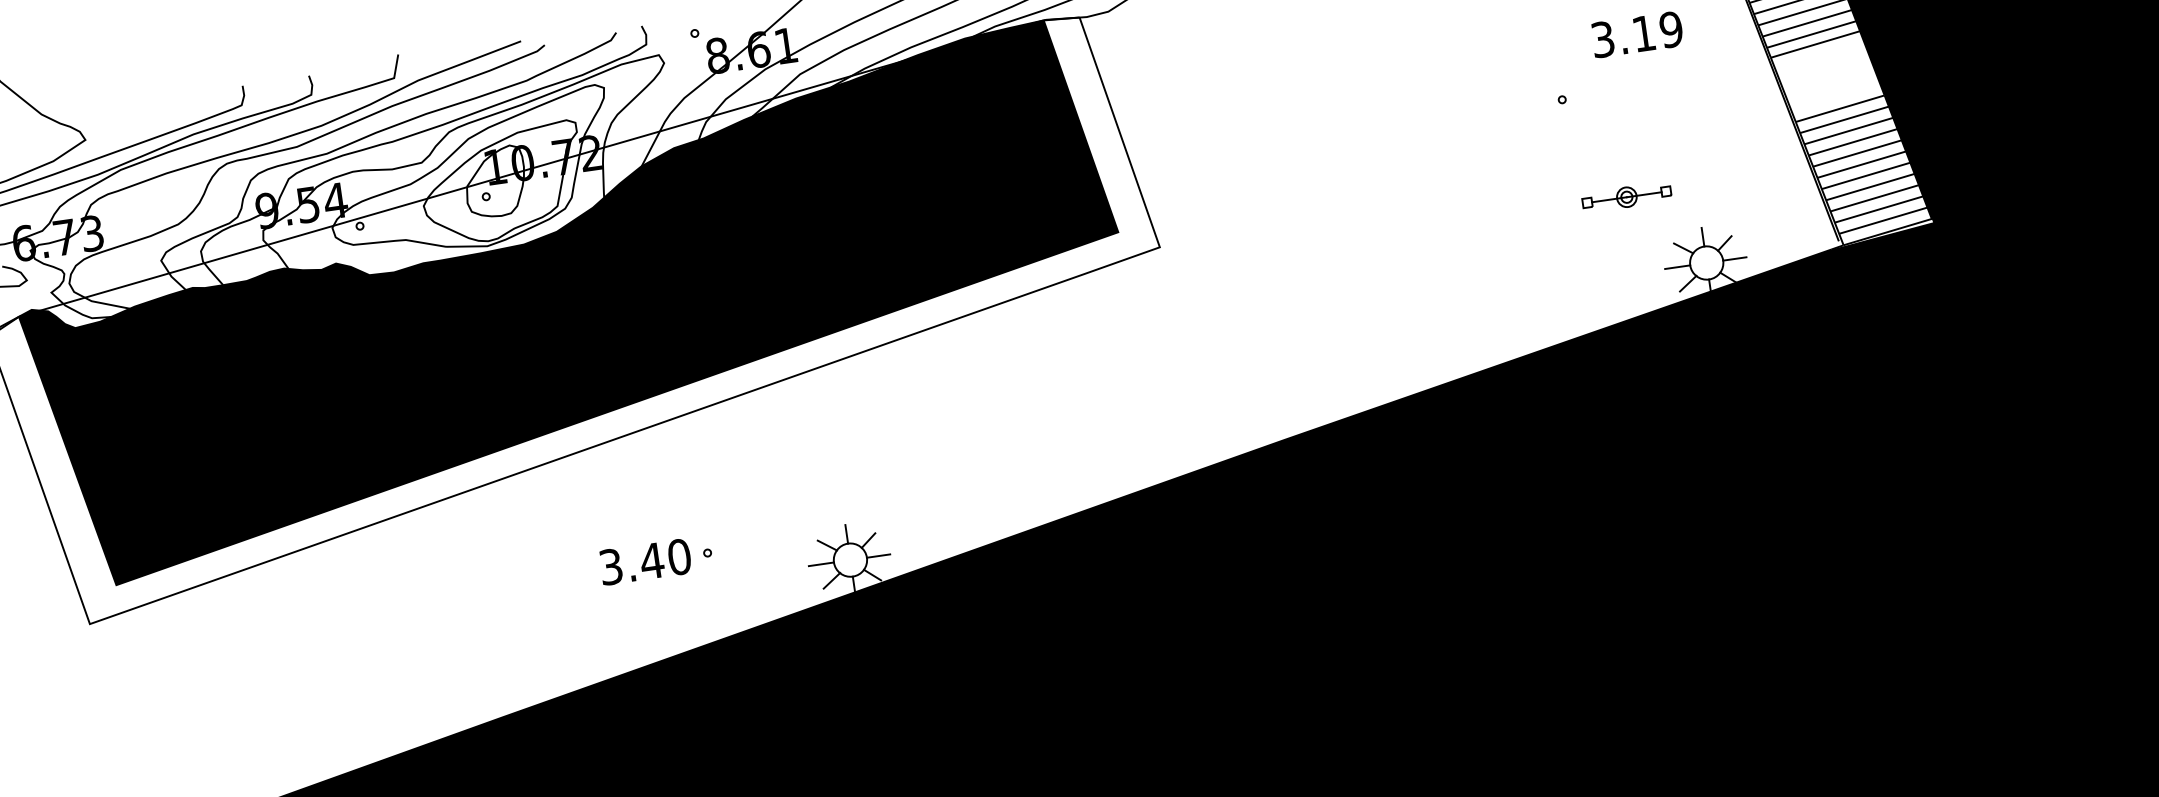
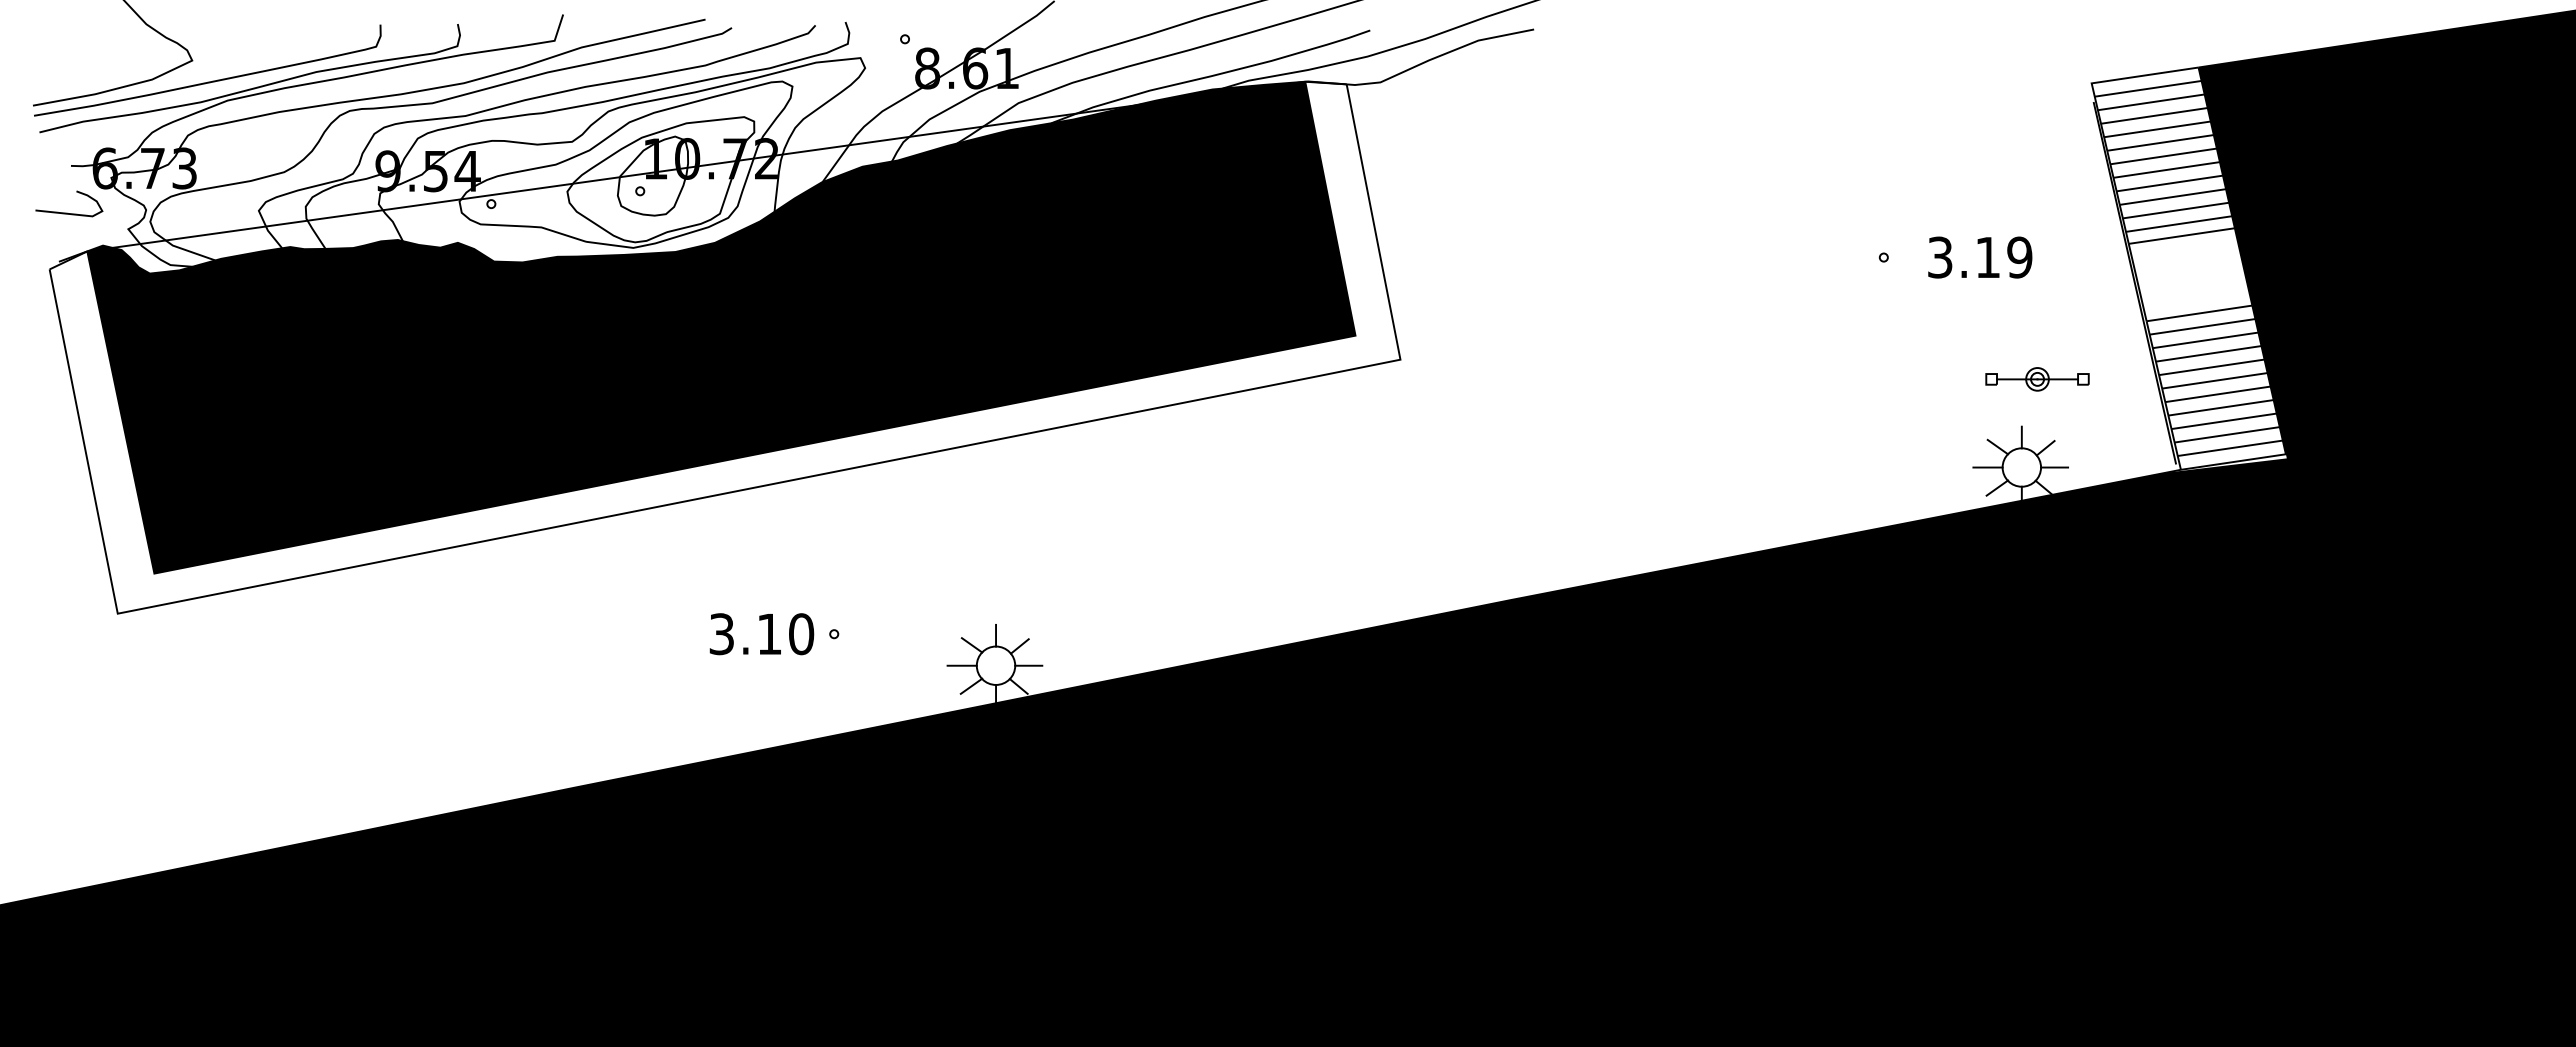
text: (1637, 34) -> (1980, 257), moved
part: (1626, 197) -> (2037, 379), moved
text: (652, 561) -> (769, 634), 3.40 -> 3.10

